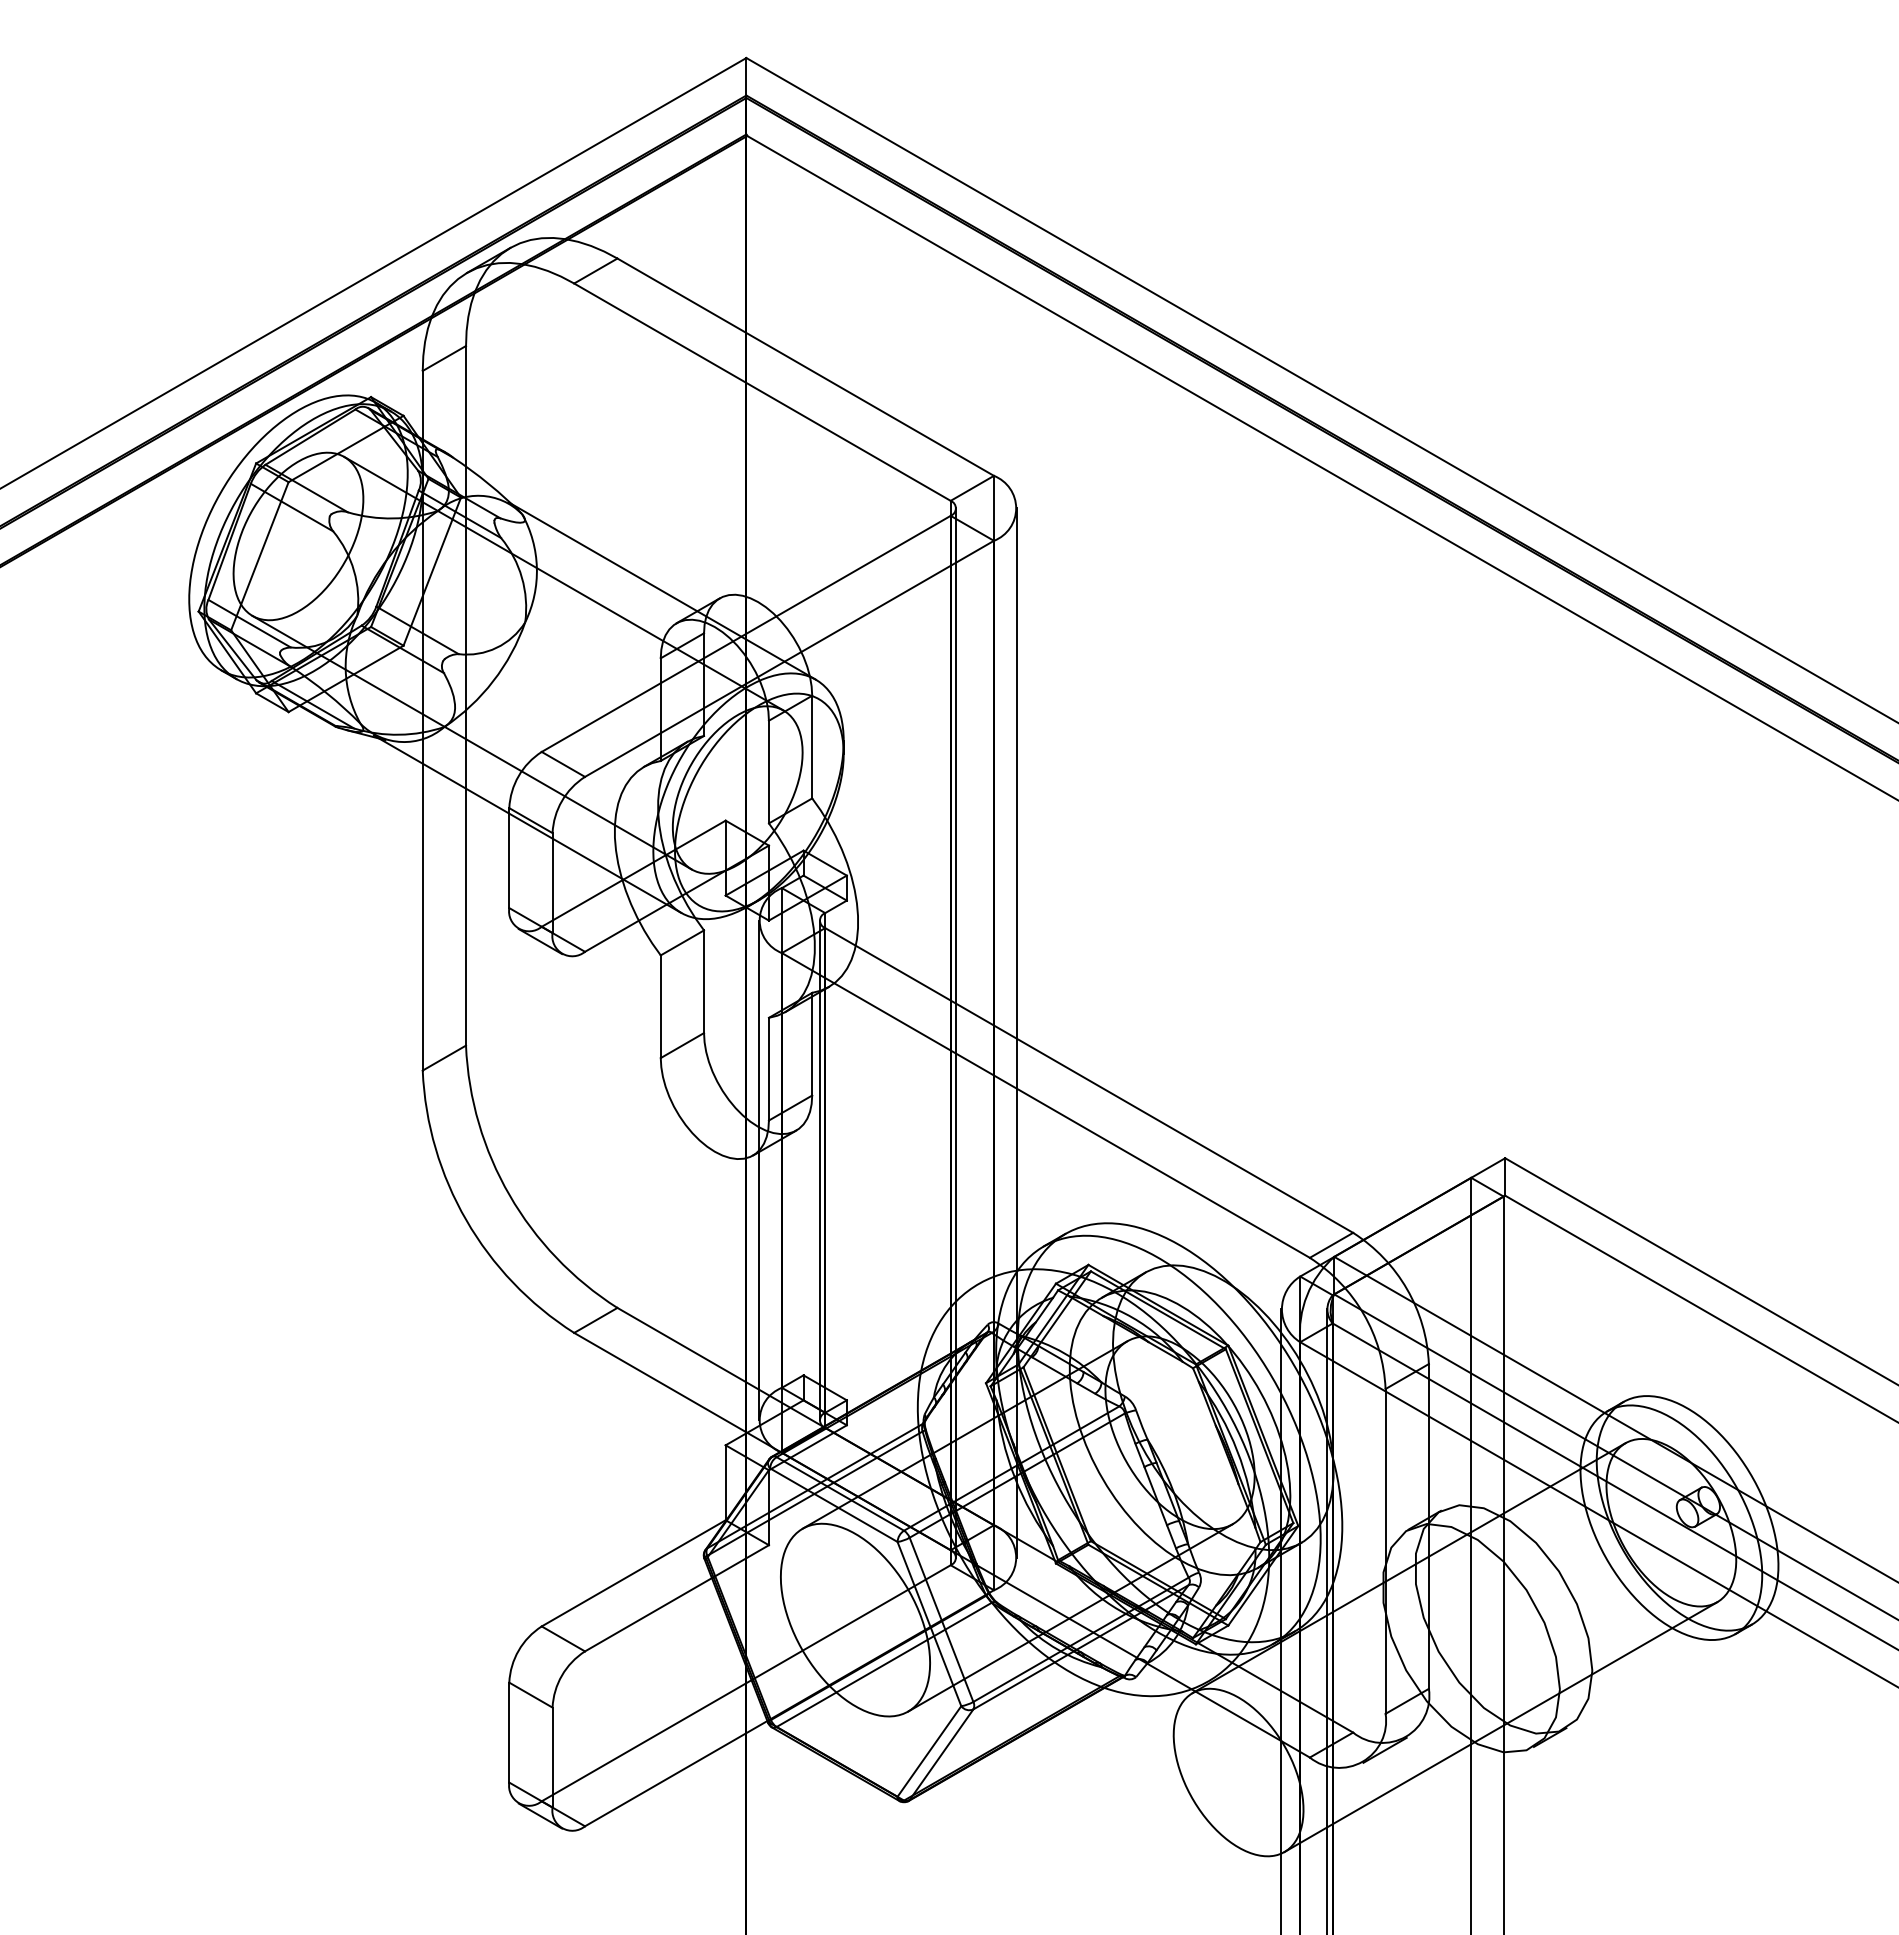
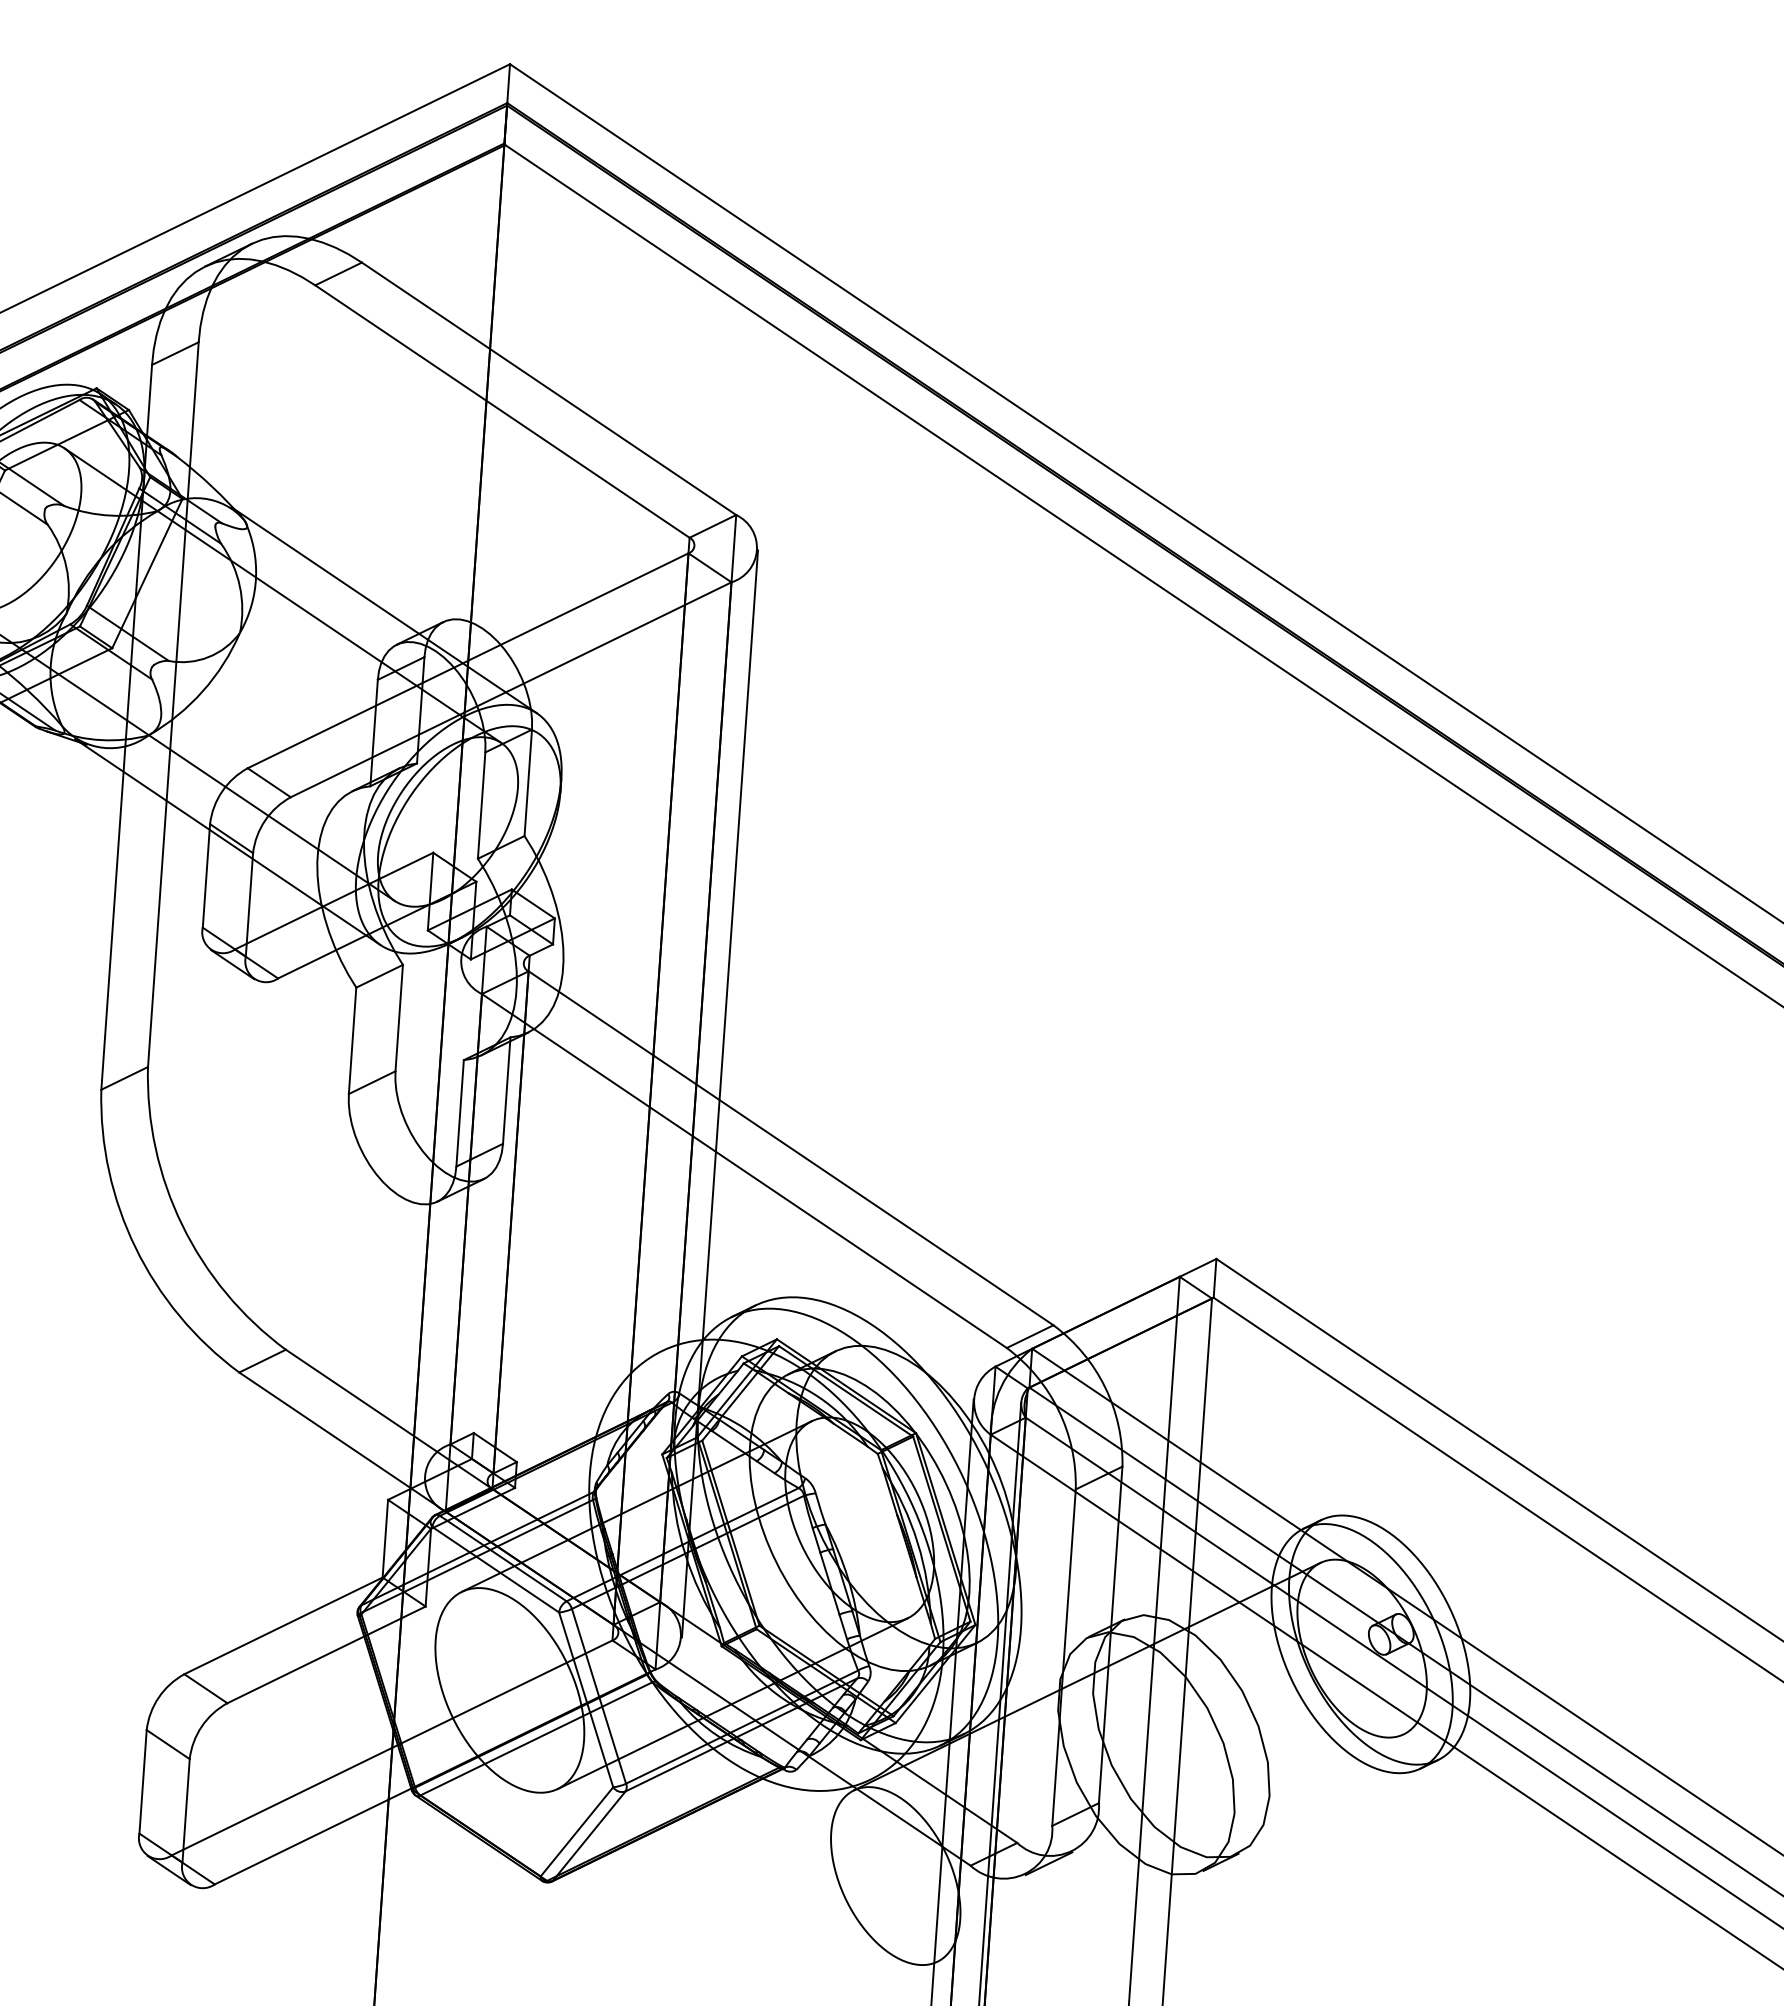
line: (956, 1032) -> (657, 1088), removed
line: (758, 1170) -> (441, 1217), removed
line: (819, 1170) -> (505, 1222), removed
line: (1500, 1727) -> (1170, 1848), removed

